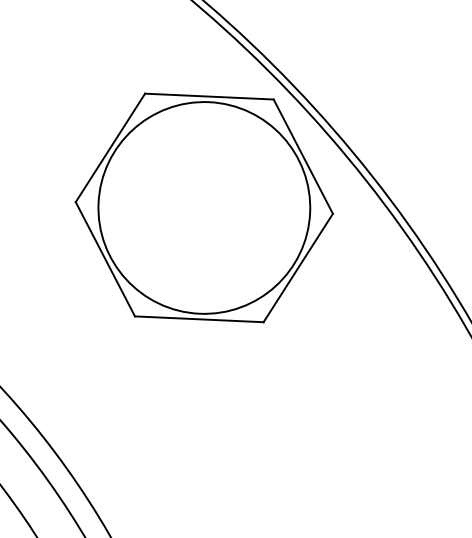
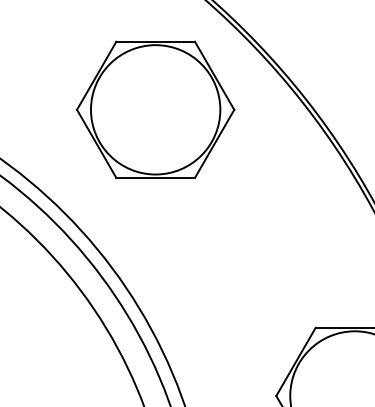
part: (204, 207) -> (155, 109), moved

